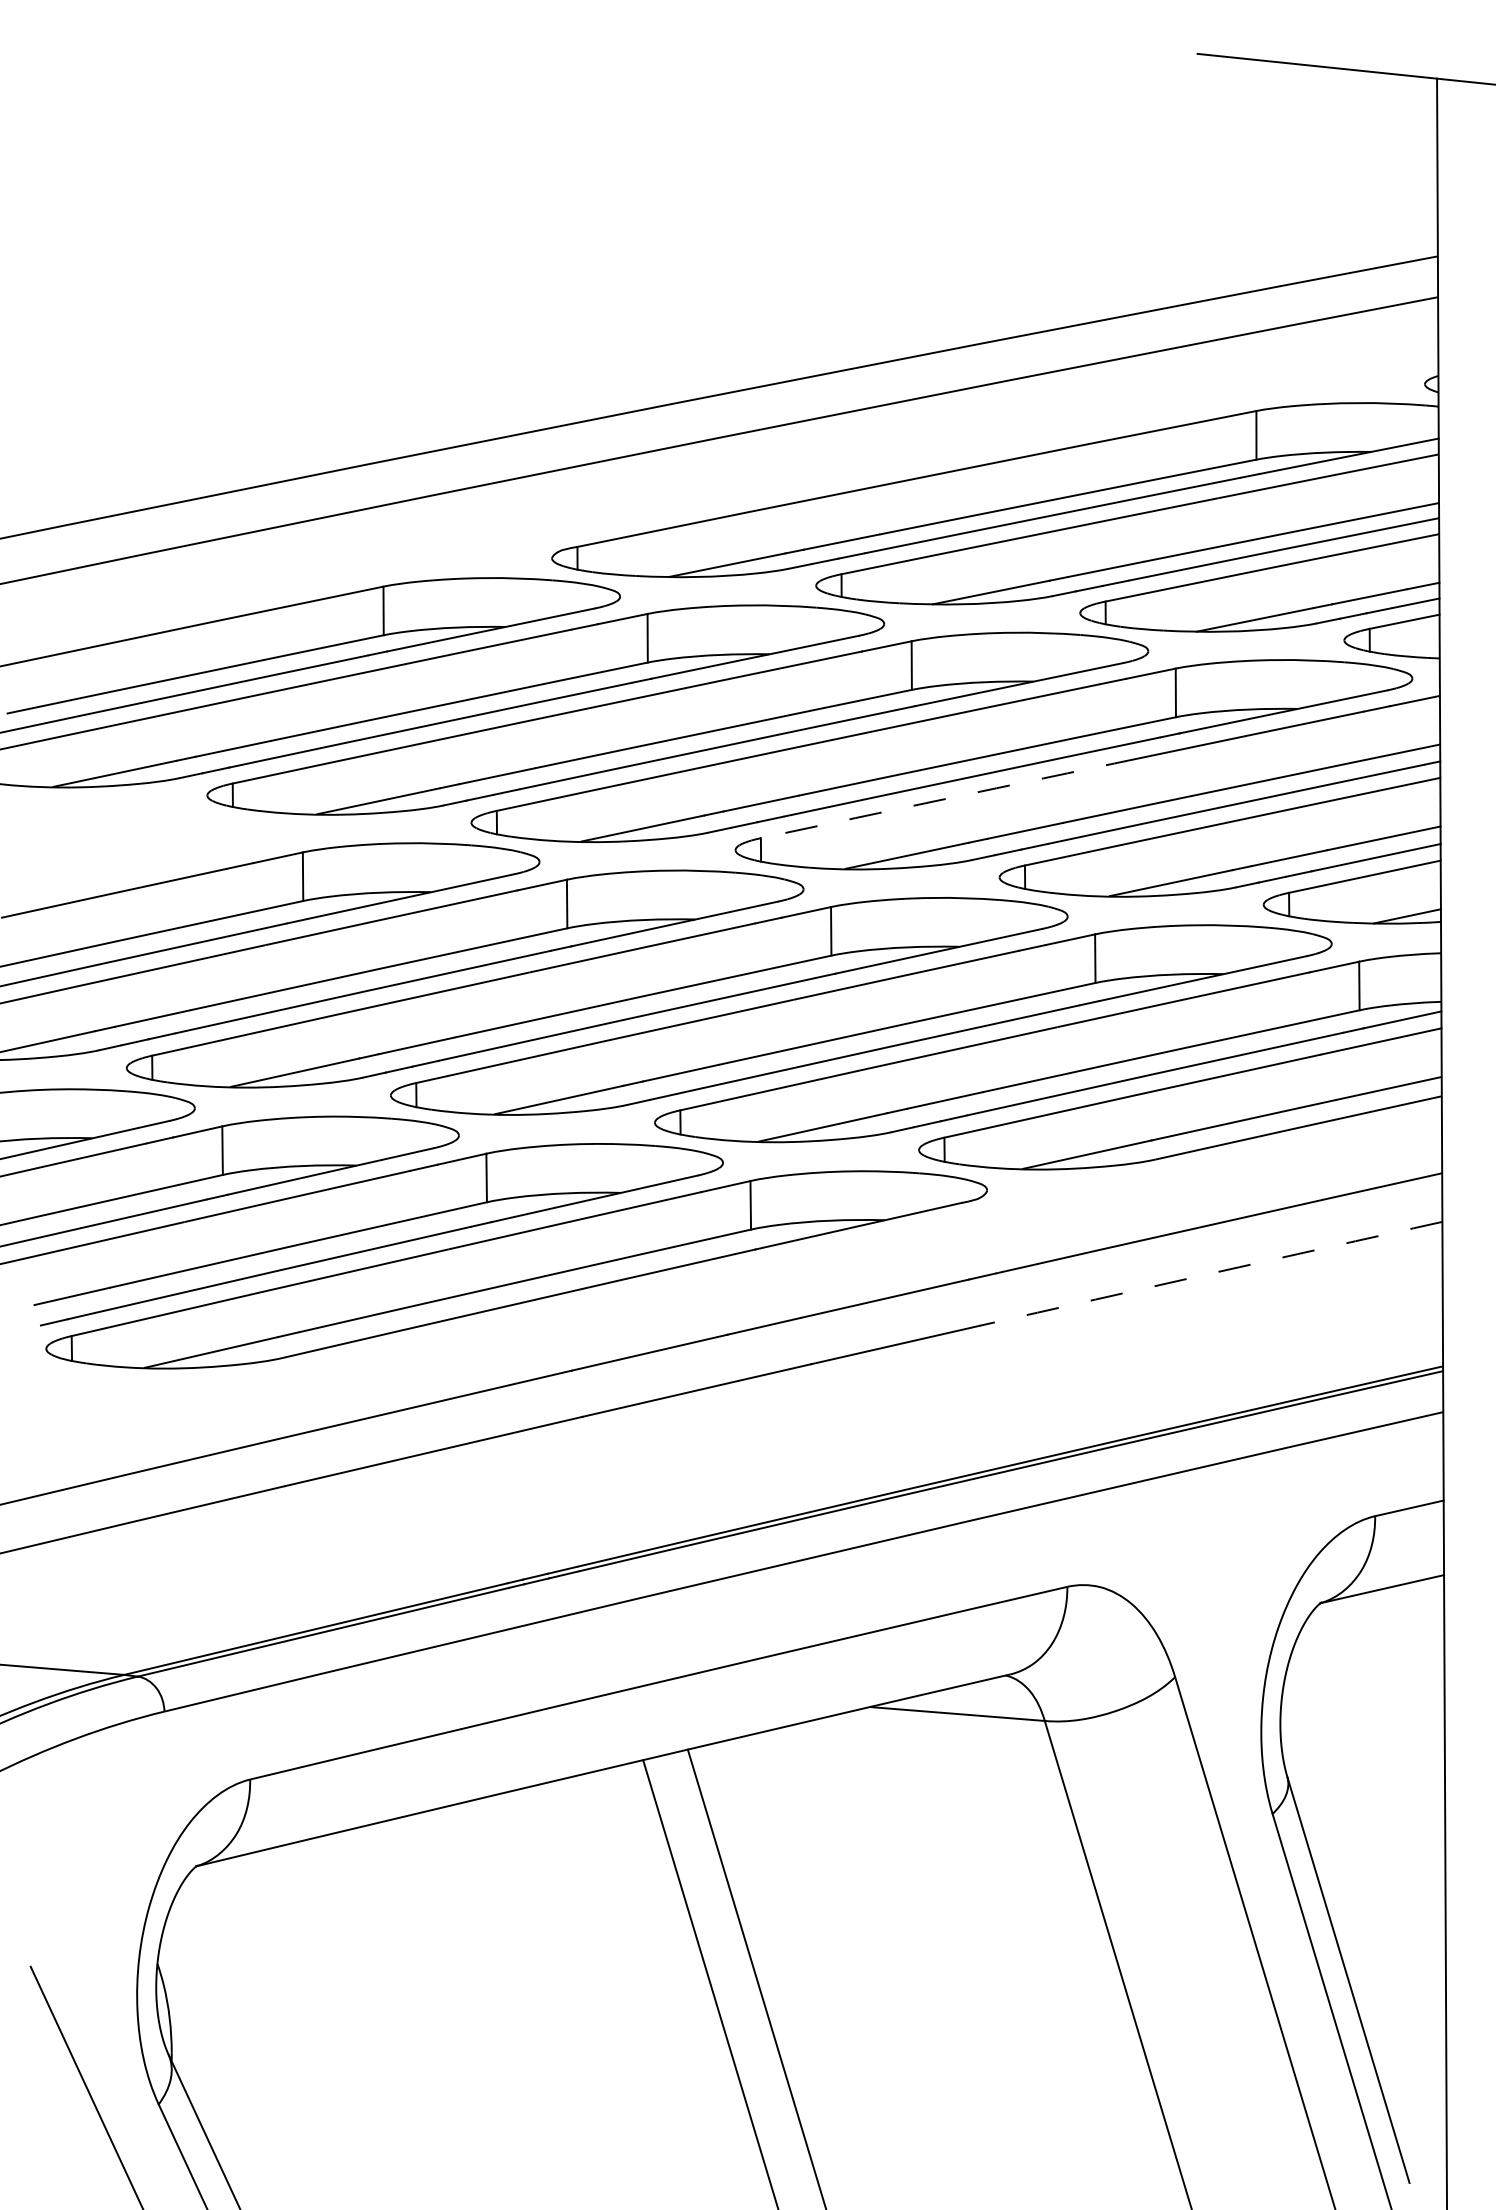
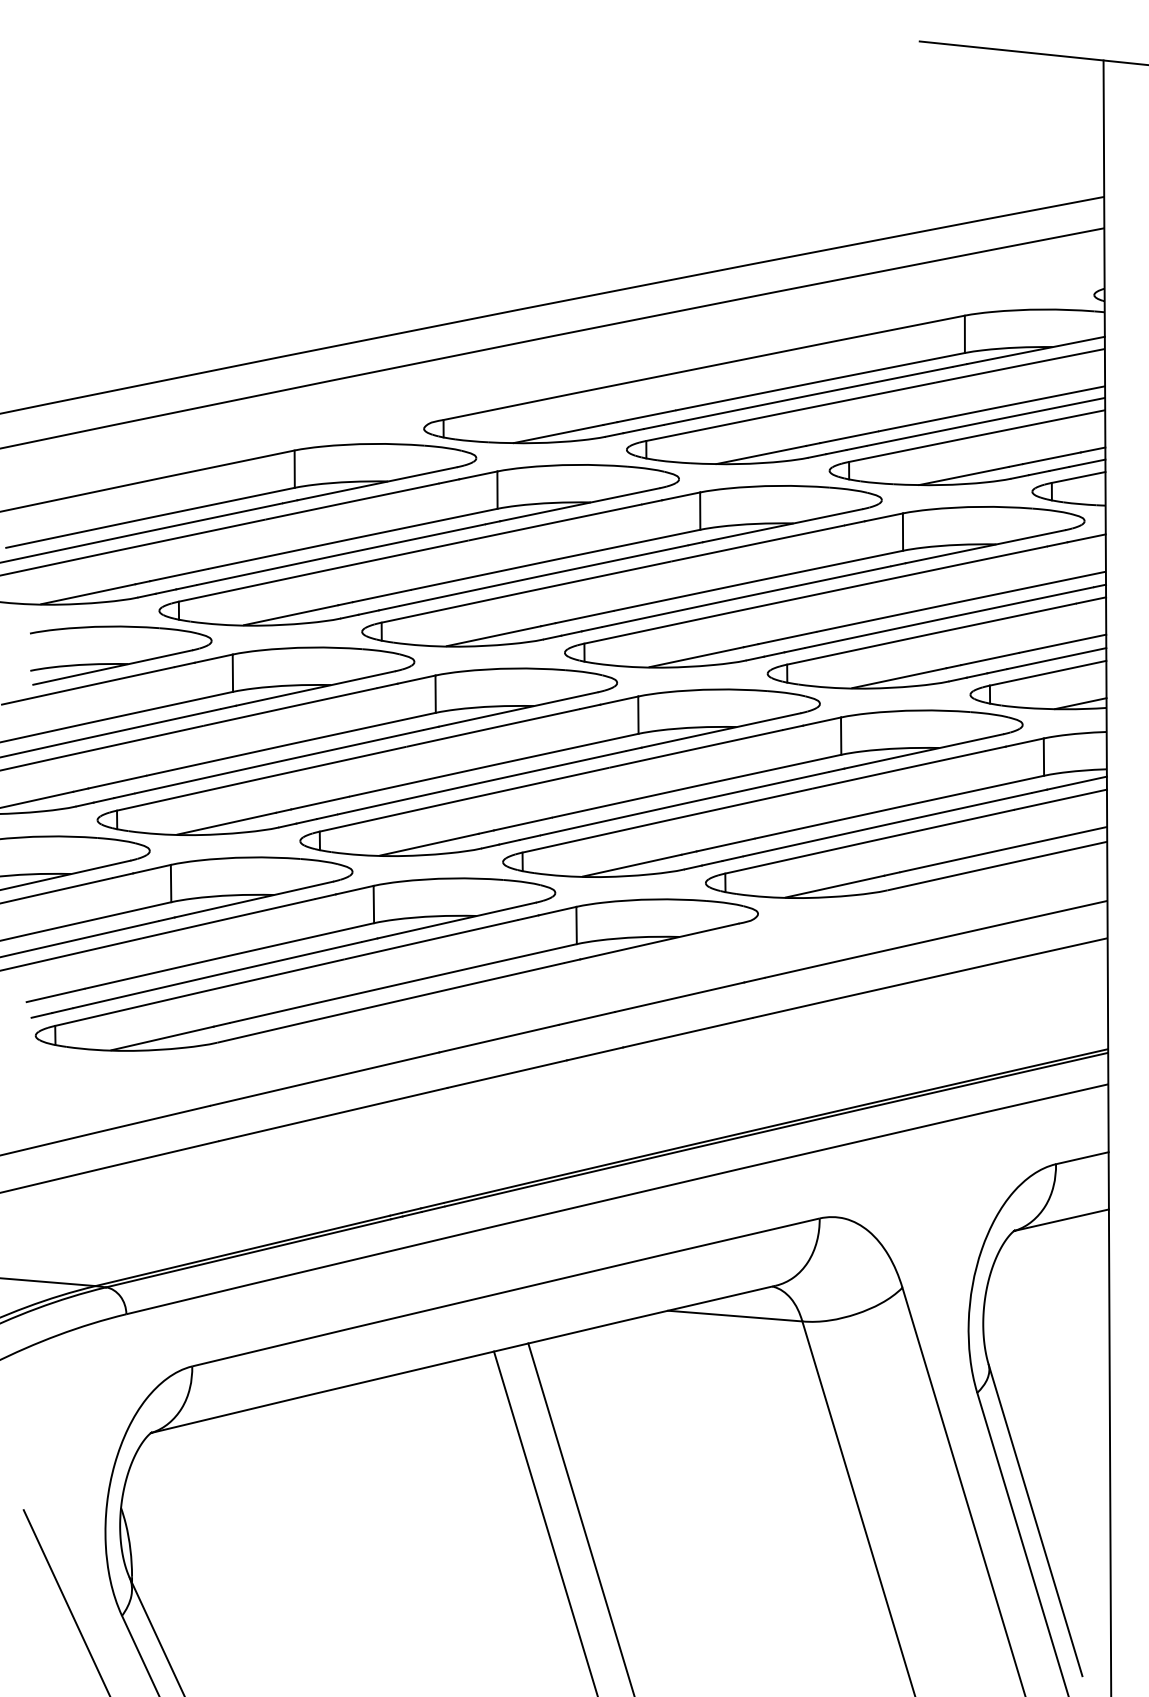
arc: (949, 798) -> (729, 613), dashed -> solid
part: (157, 863) -> (121, 663), added
arc: (1211, 1273) -> (930, 977), dashed -> solid

